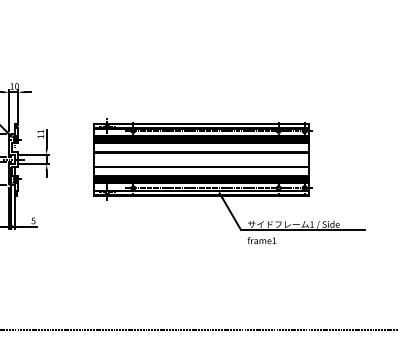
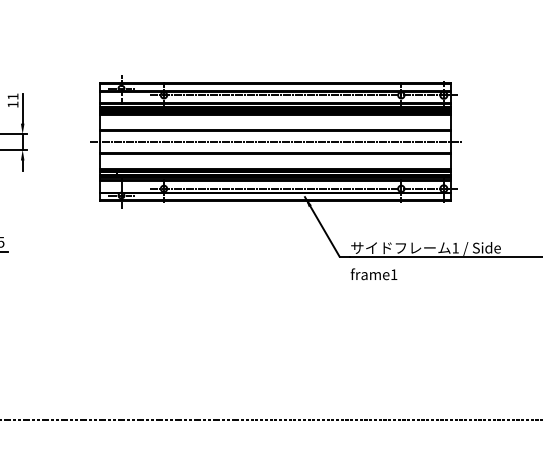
line: (201, 159) -> (275, 141), added

